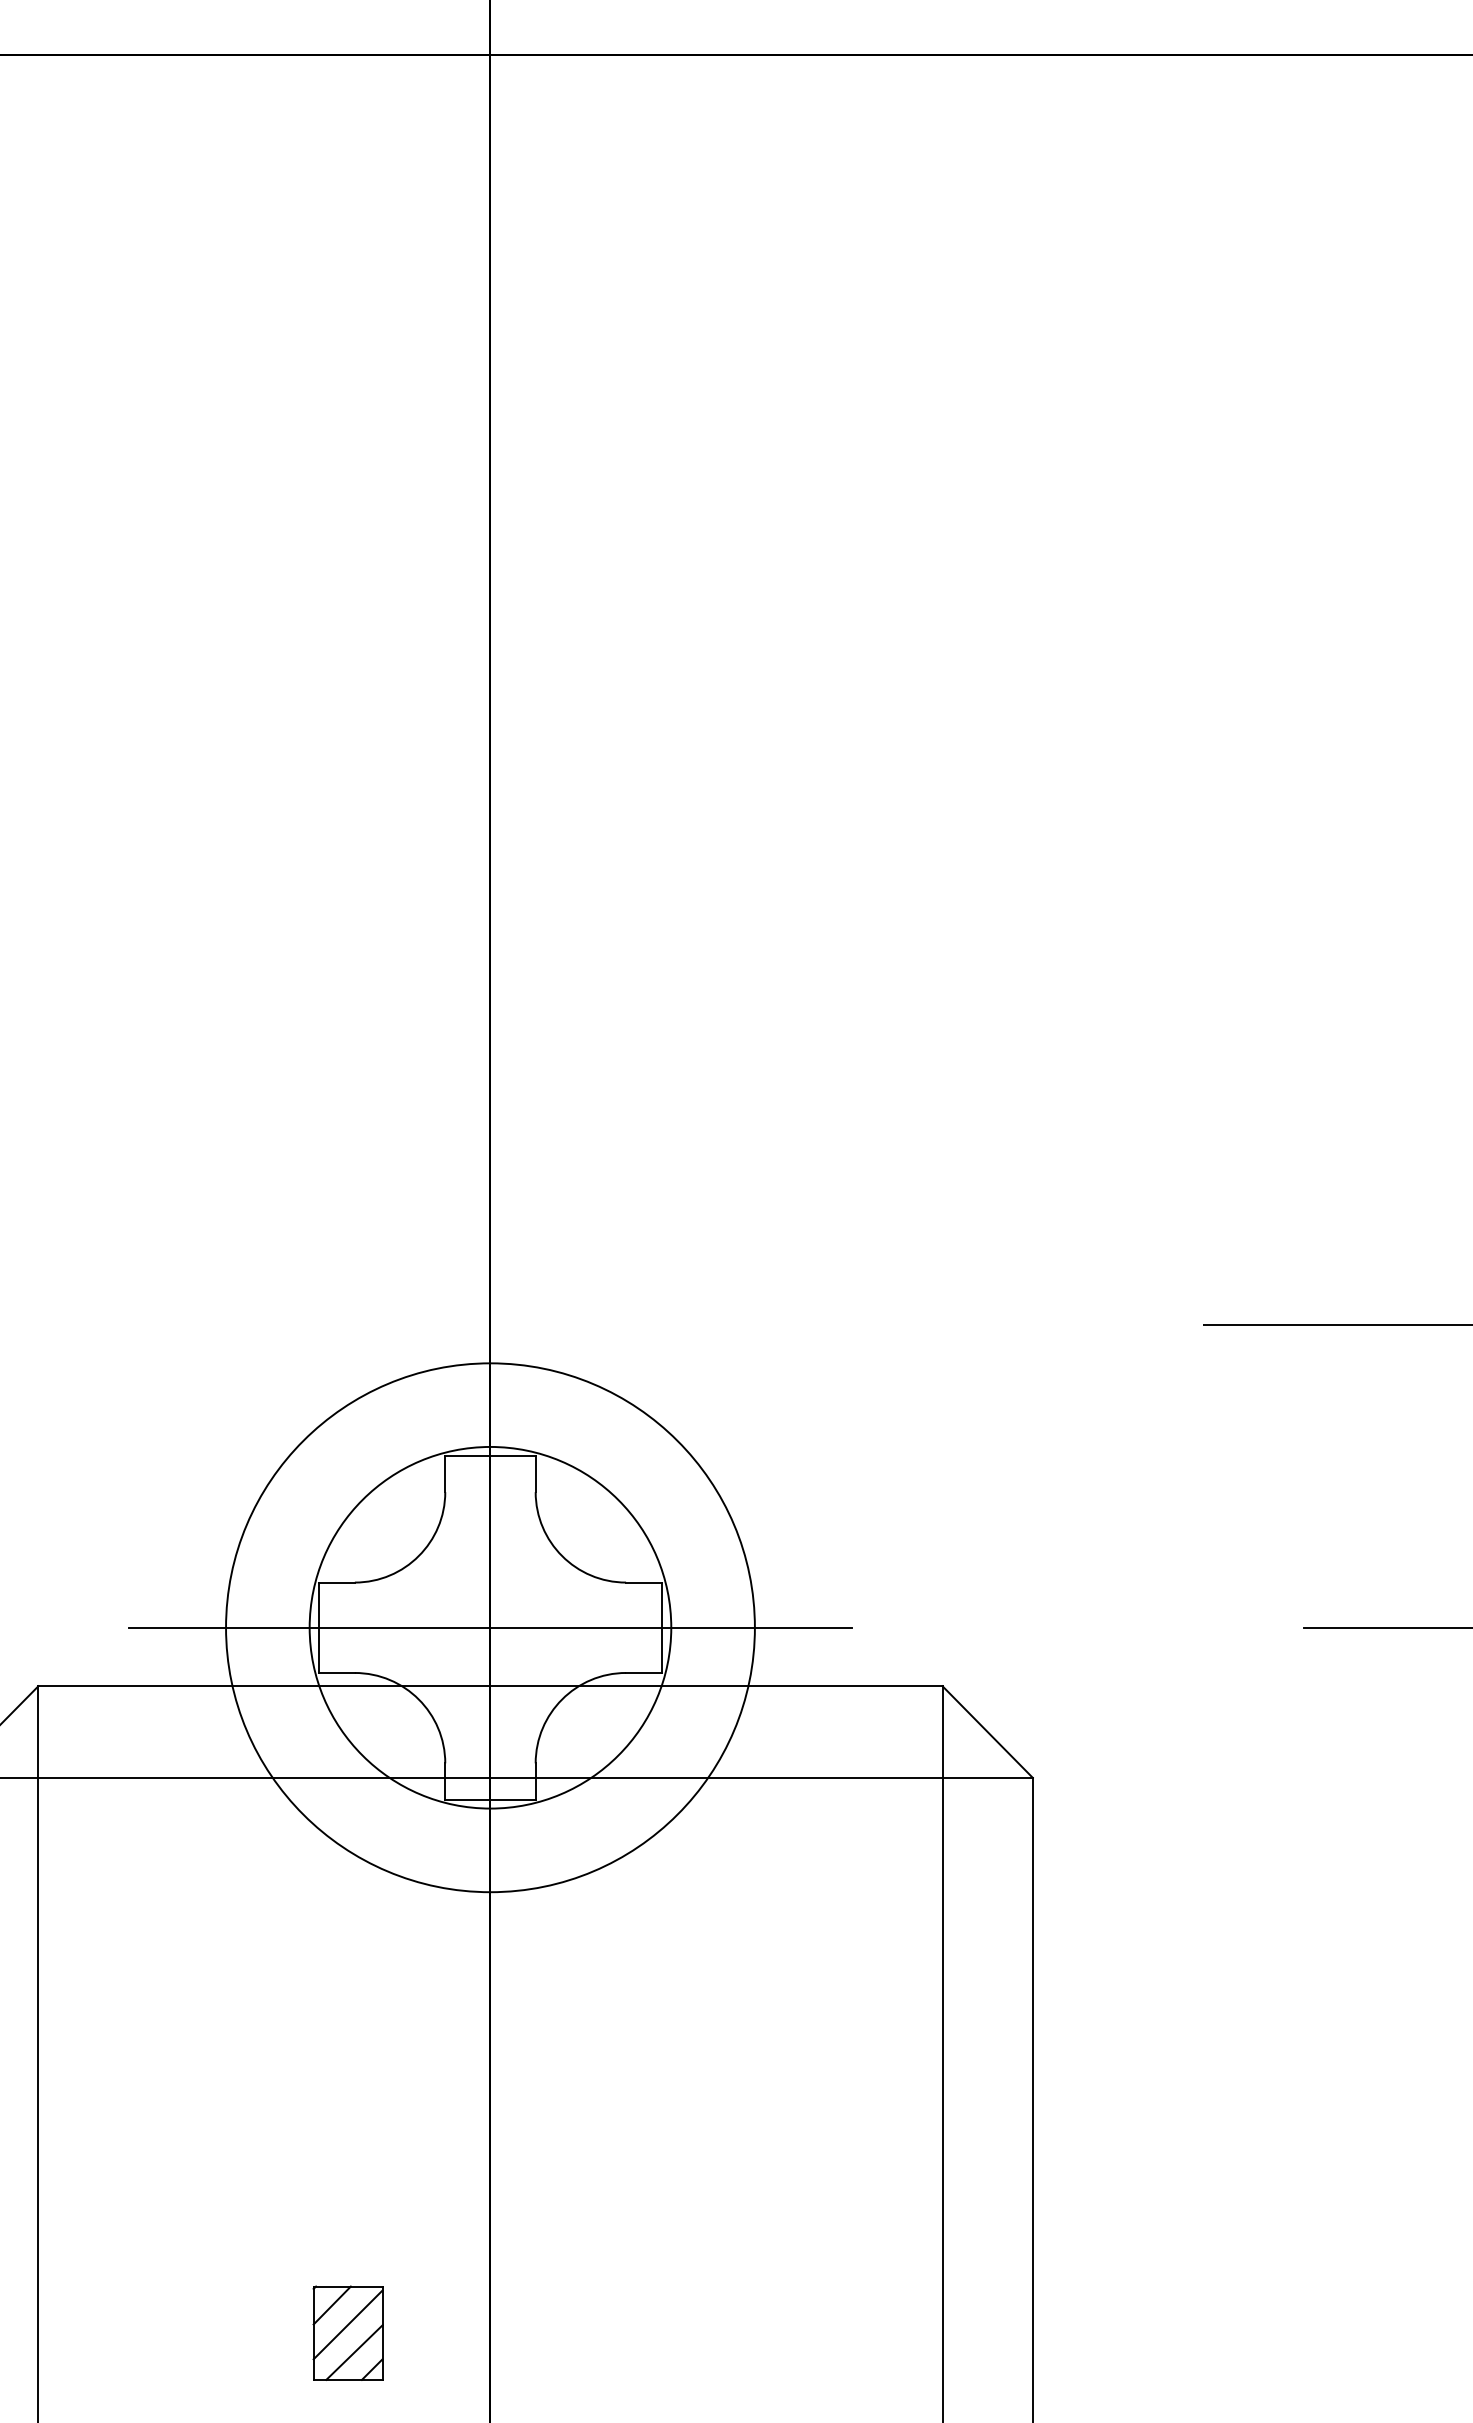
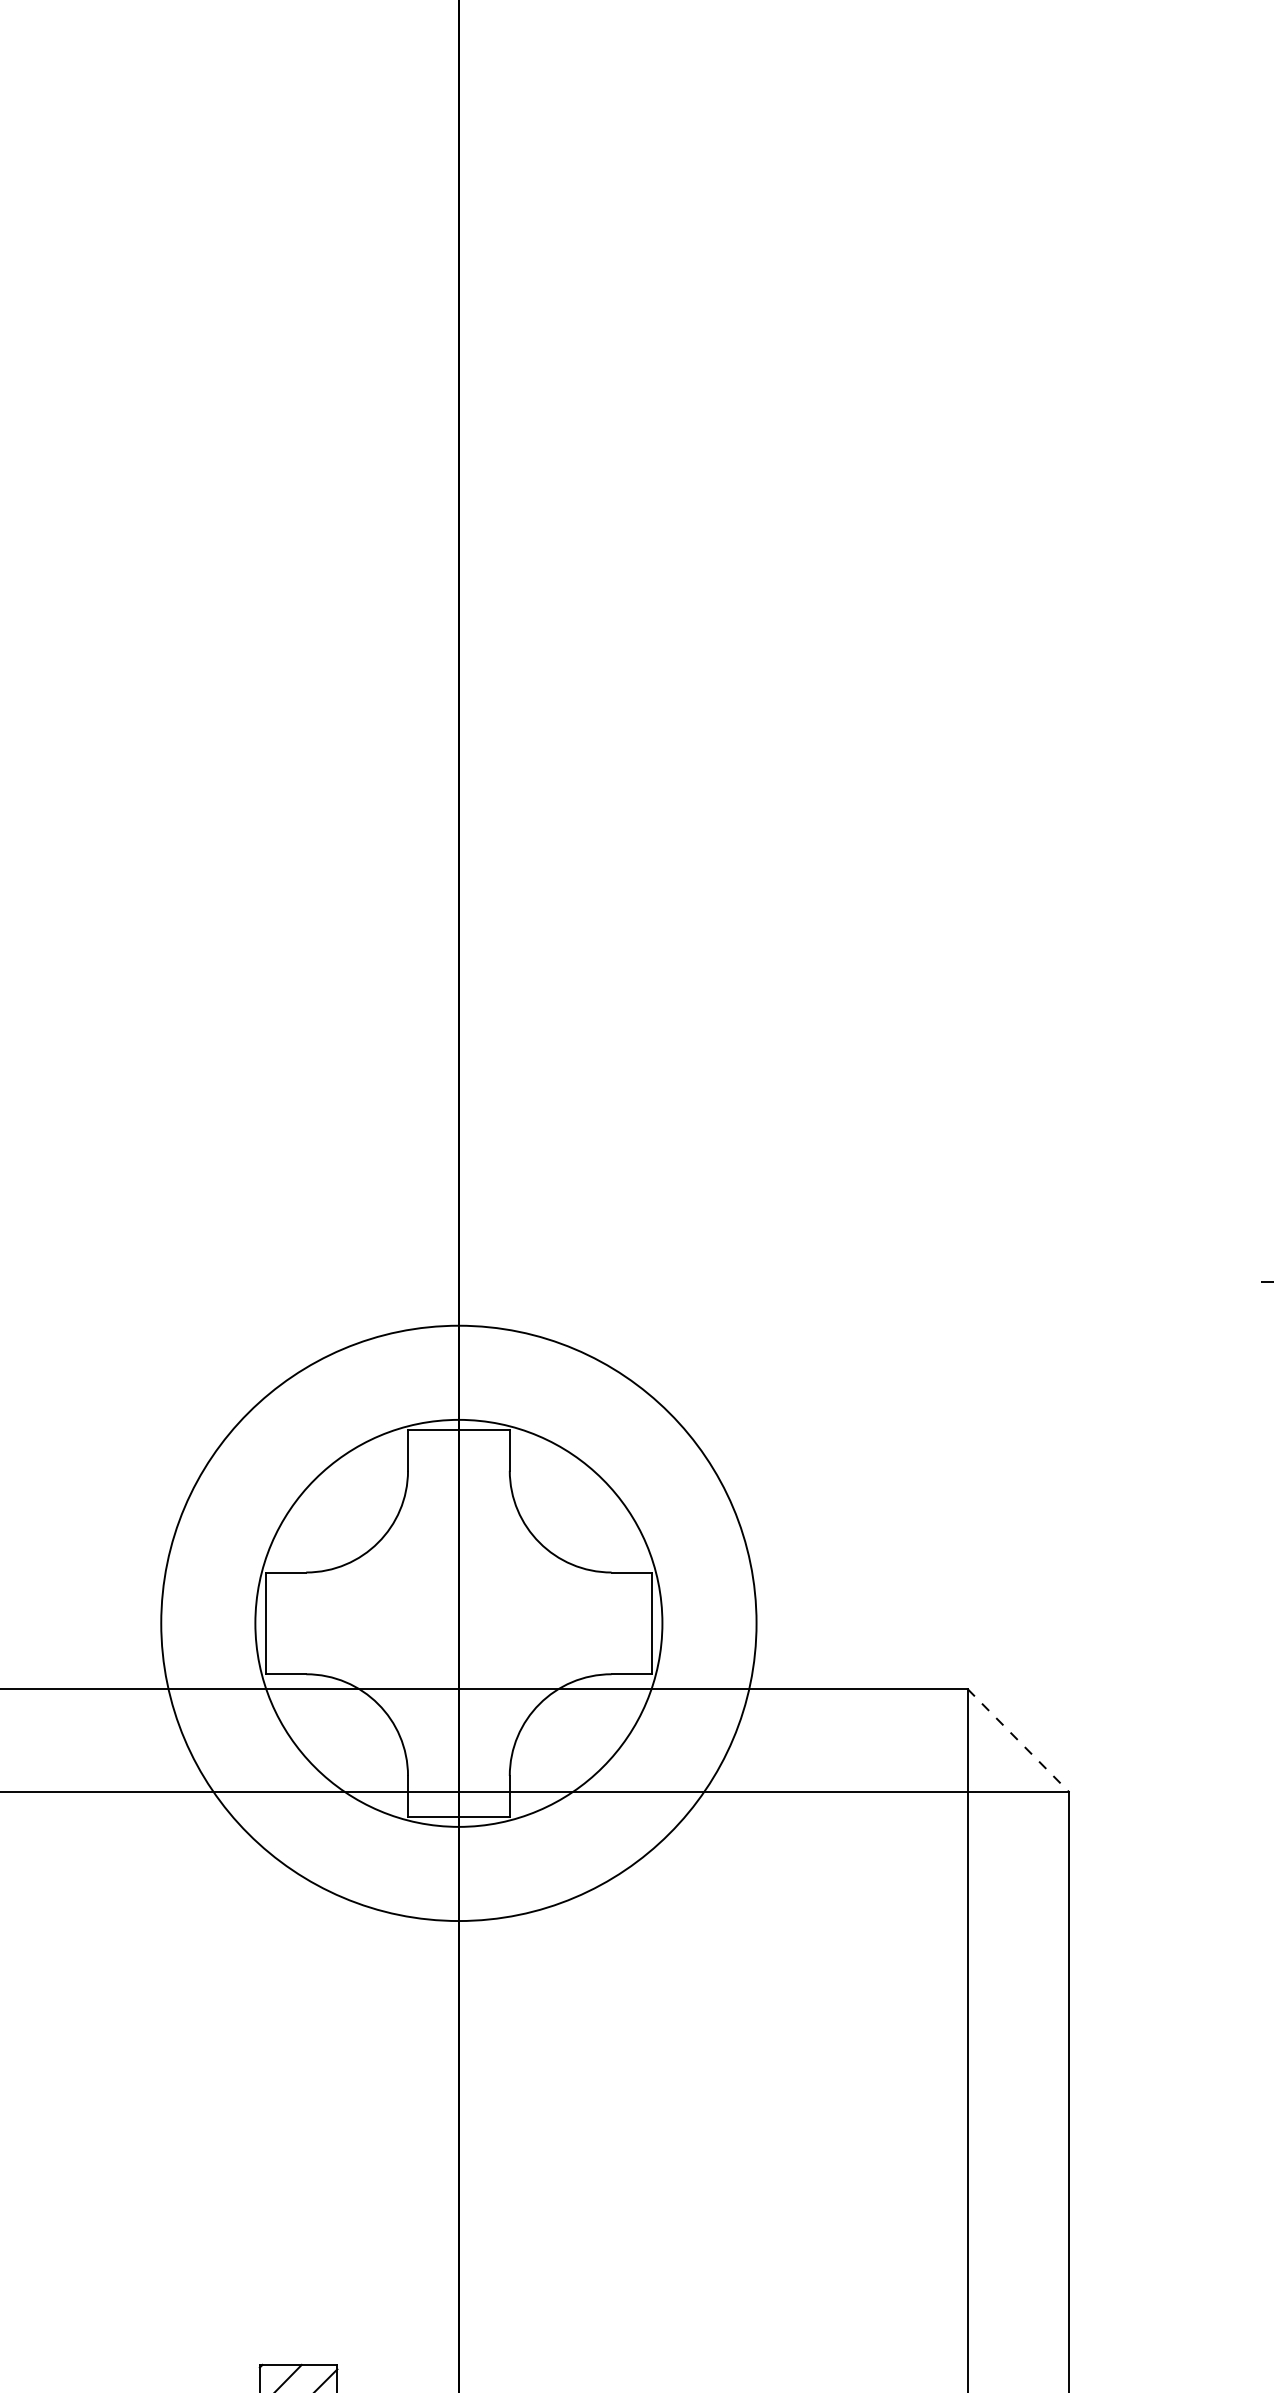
line: (490, 1627) -> (458, 1623), removed
line: (988, 1732) -> (1019, 1741), solid -> dashed

